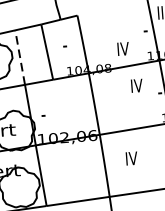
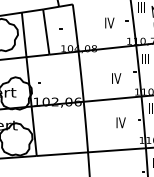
text: (122, 48) -> (109, 22), moved
line: (20, 57) -> (24, 34), dashed -> solid
text: (136, 85) -> (116, 78), moved
text: (130, 158) -> (120, 122), moved

